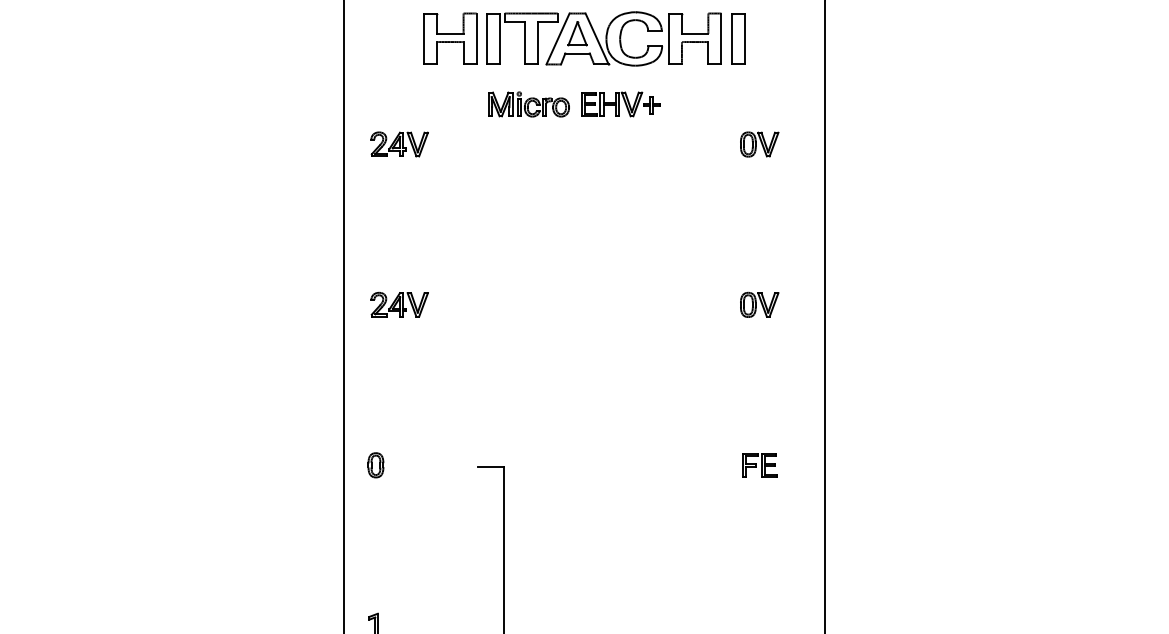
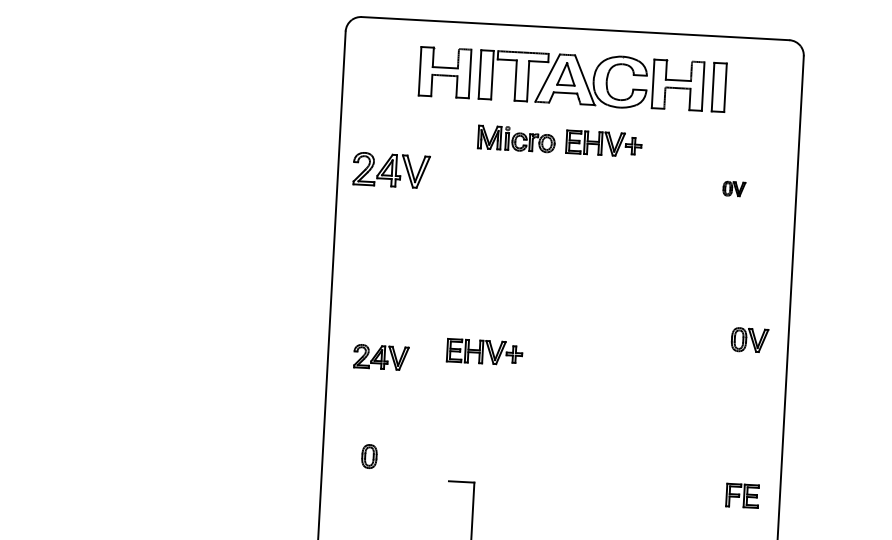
part: (399, 144) -> (391, 170), size x1.4
part: (759, 144) -> (733, 189), size x0.6
part: (399, 304) -> (381, 357), moved
part: (759, 304) -> (749, 339), moved
part: (507, 329) -> (484, 352), added
part: (375, 465) -> (369, 456), moved
part: (759, 465) -> (742, 496), moved

